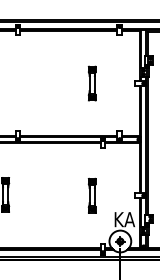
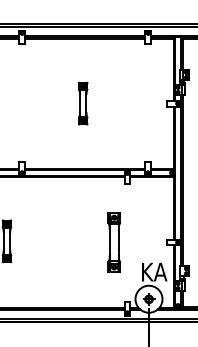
part: (91, 83) -> (82, 103), moved
part: (91, 195) -> (113, 242), size x1.4

